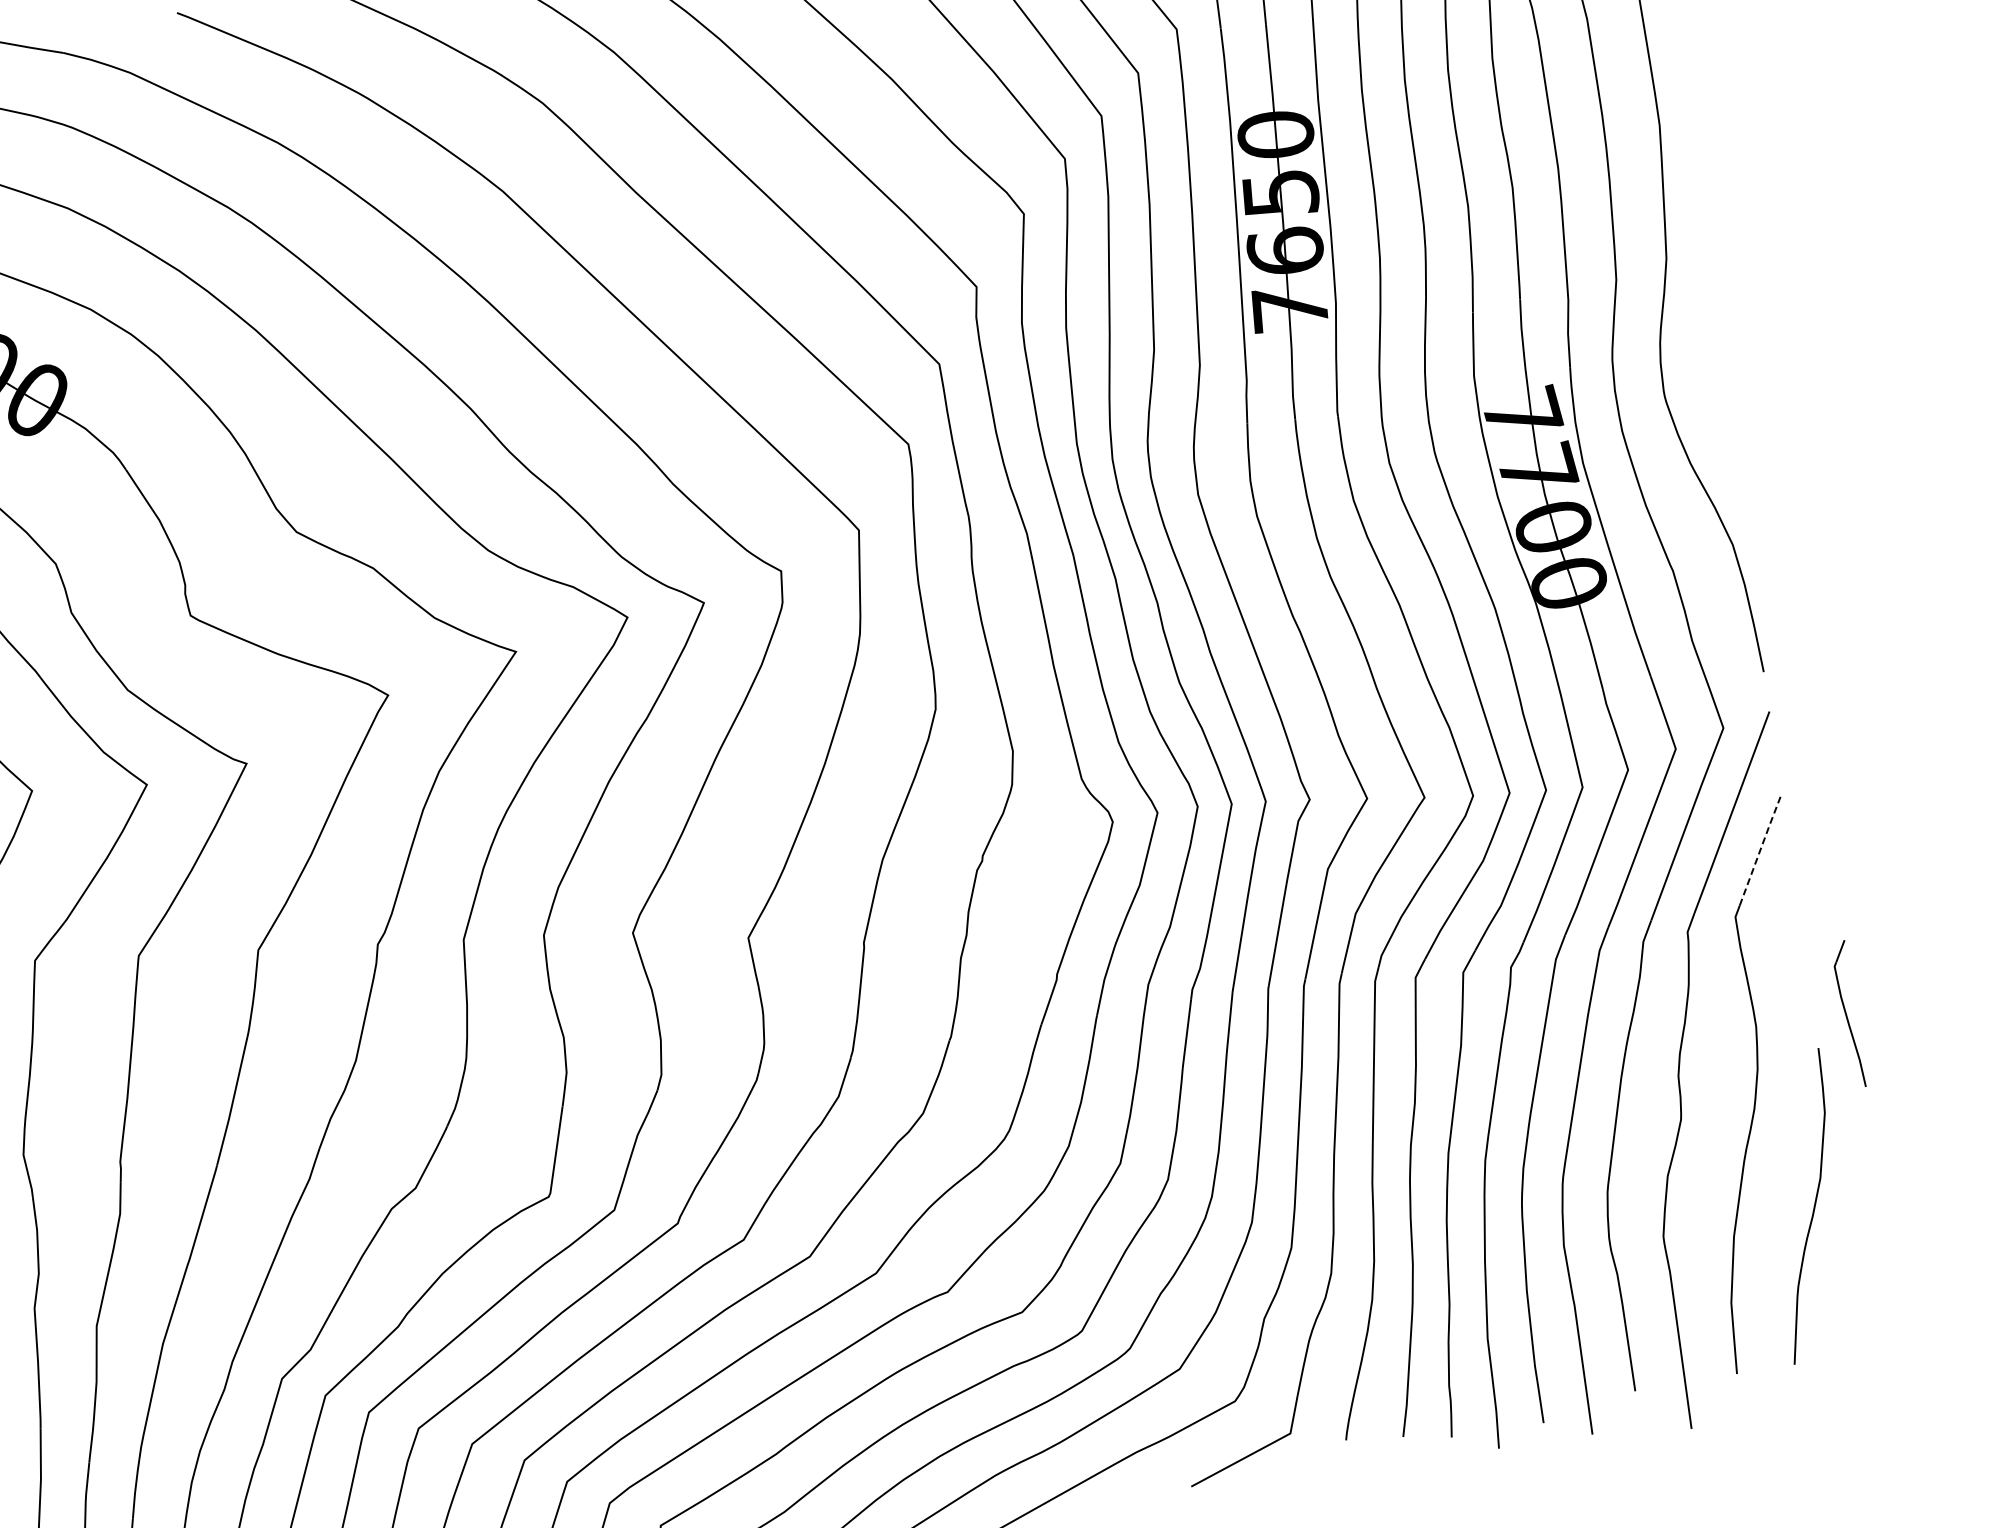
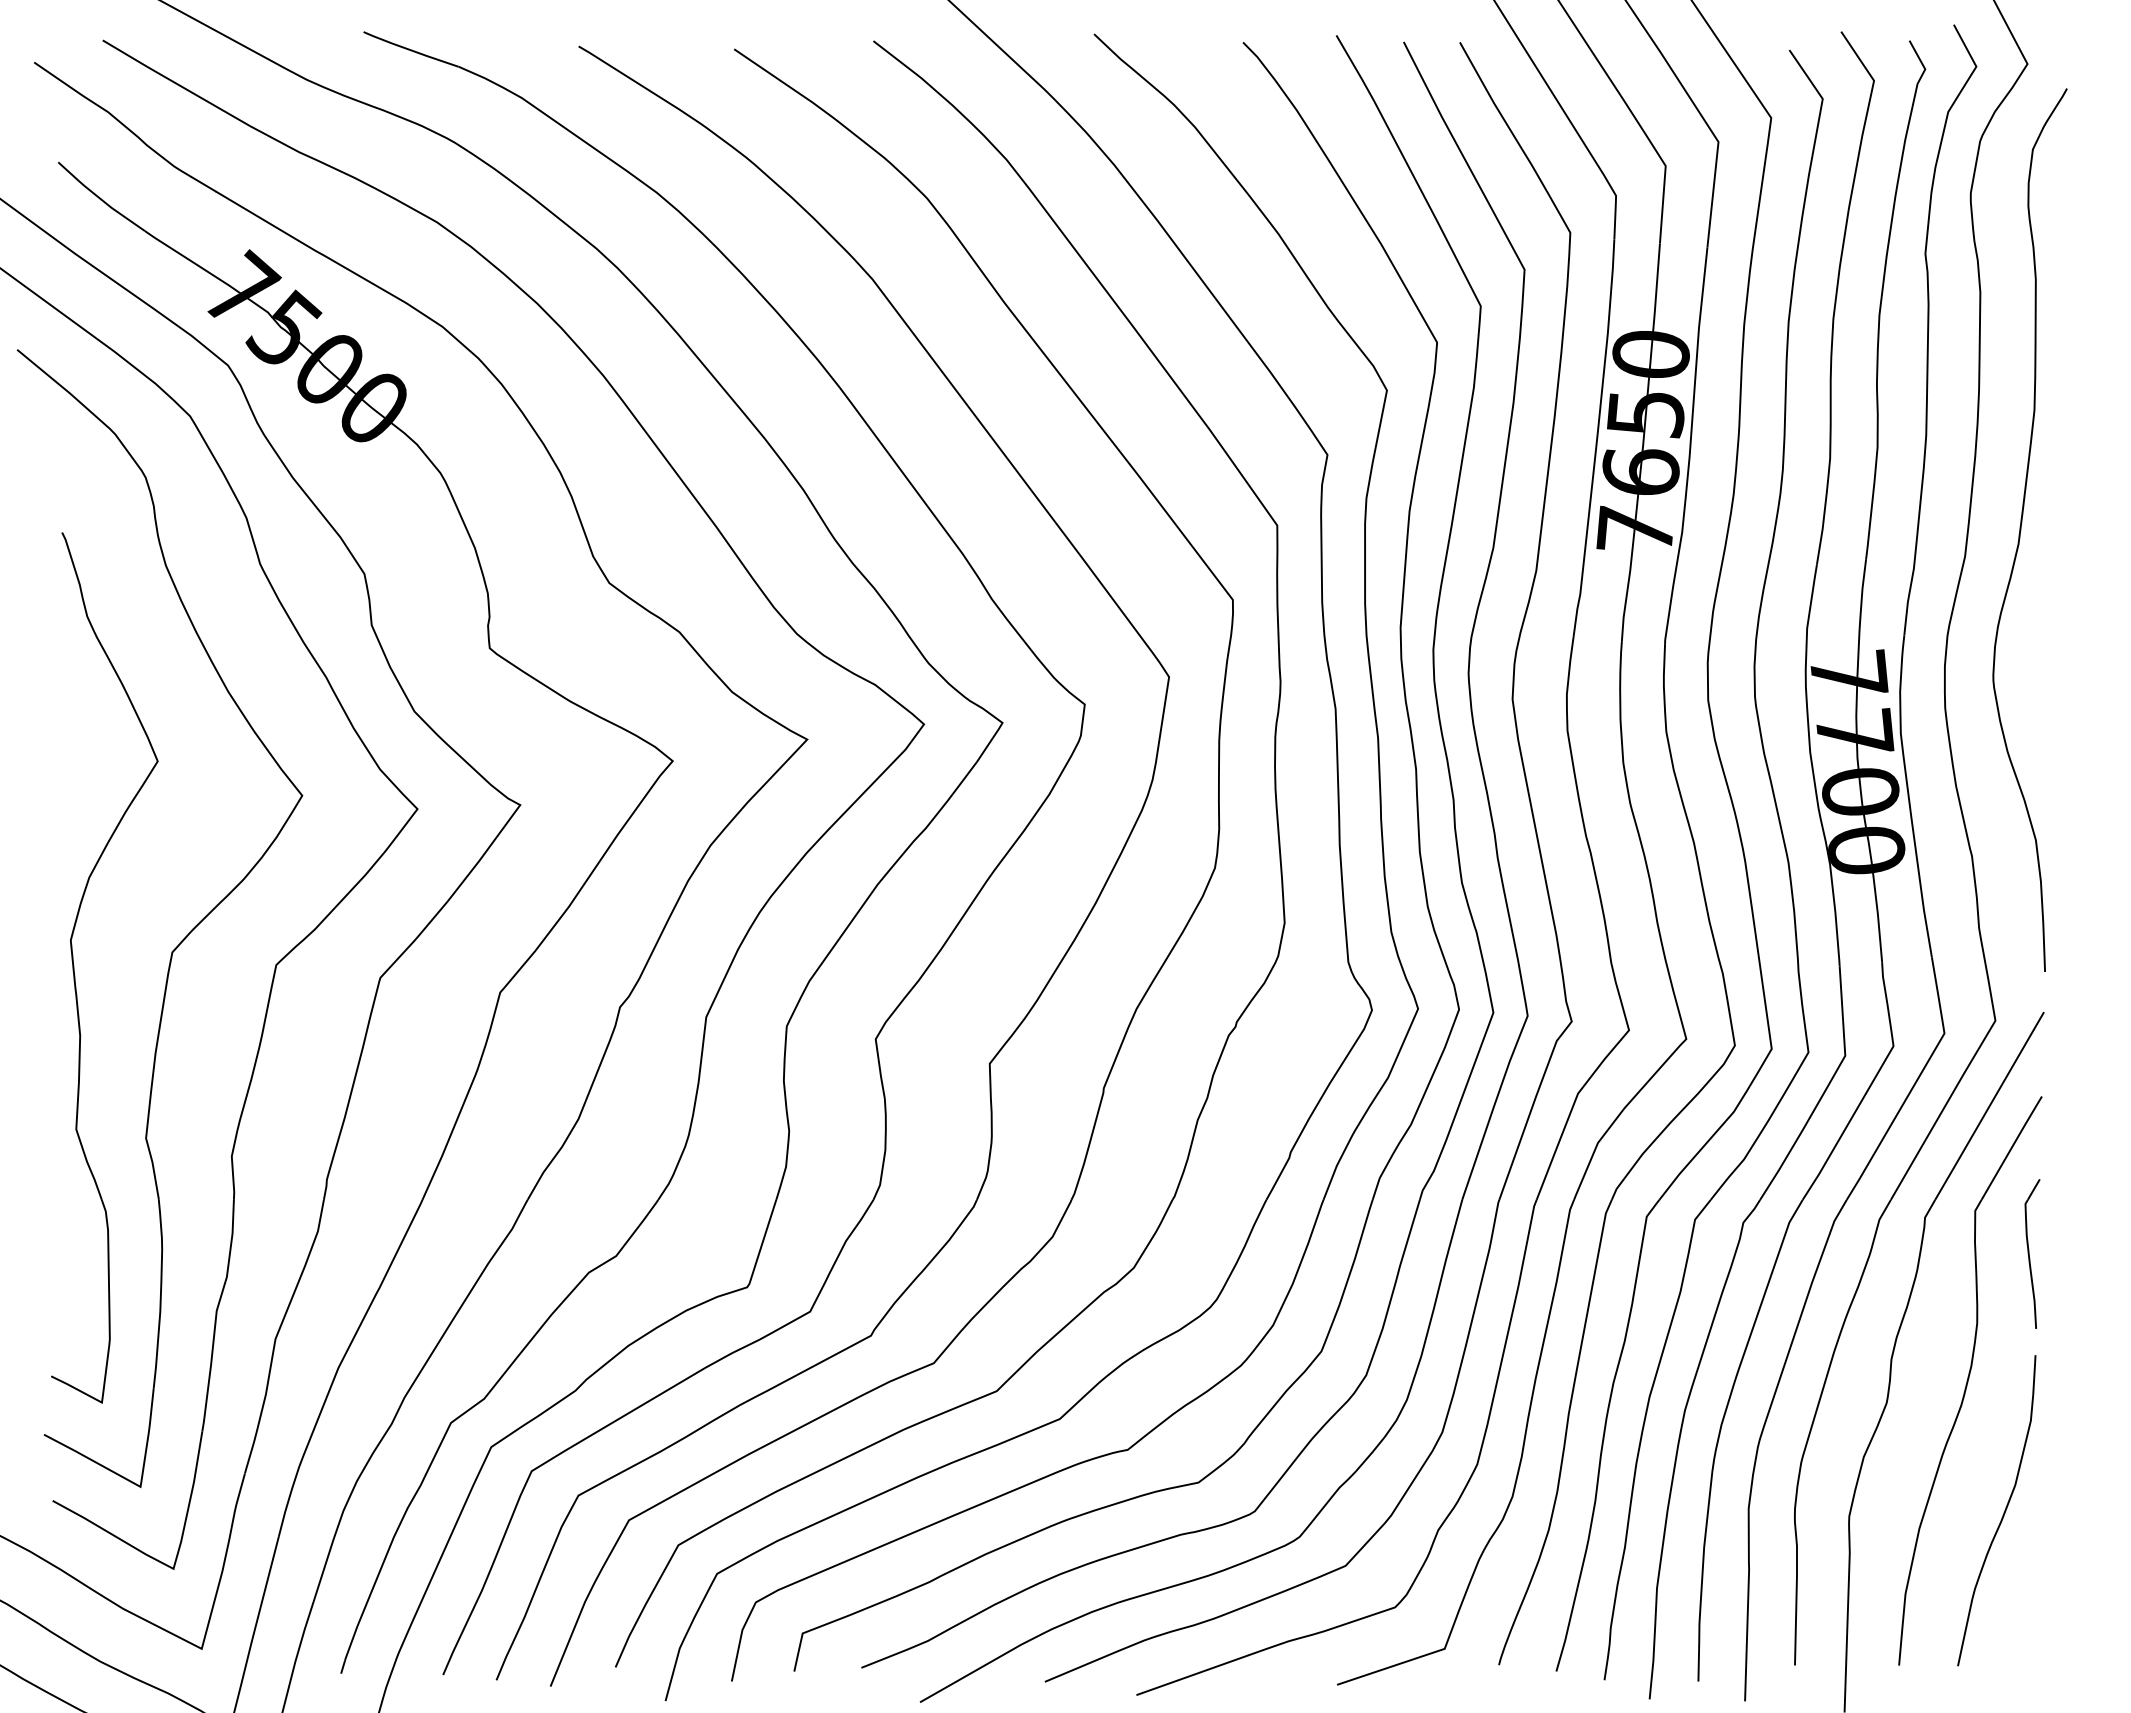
line: (1761, 848) -> (2012, 1146), dashed -> solid
part: (1849, 1013) -> (2032, 1253), moved

